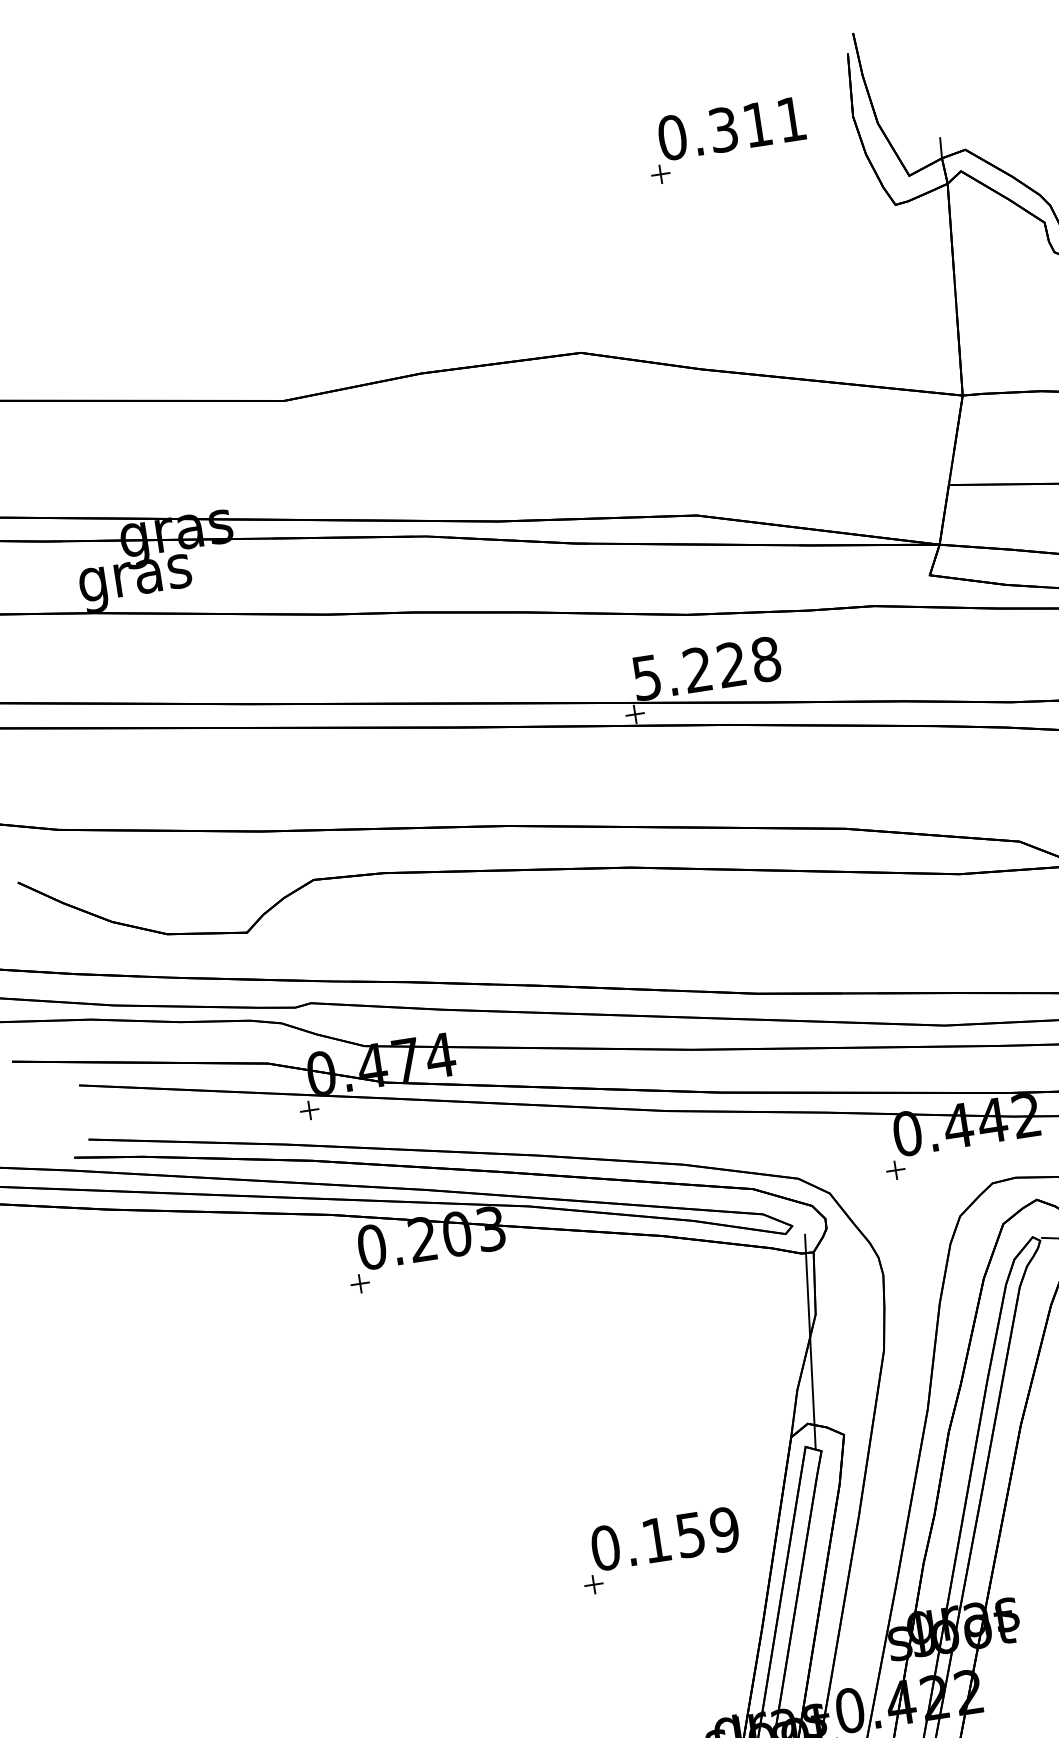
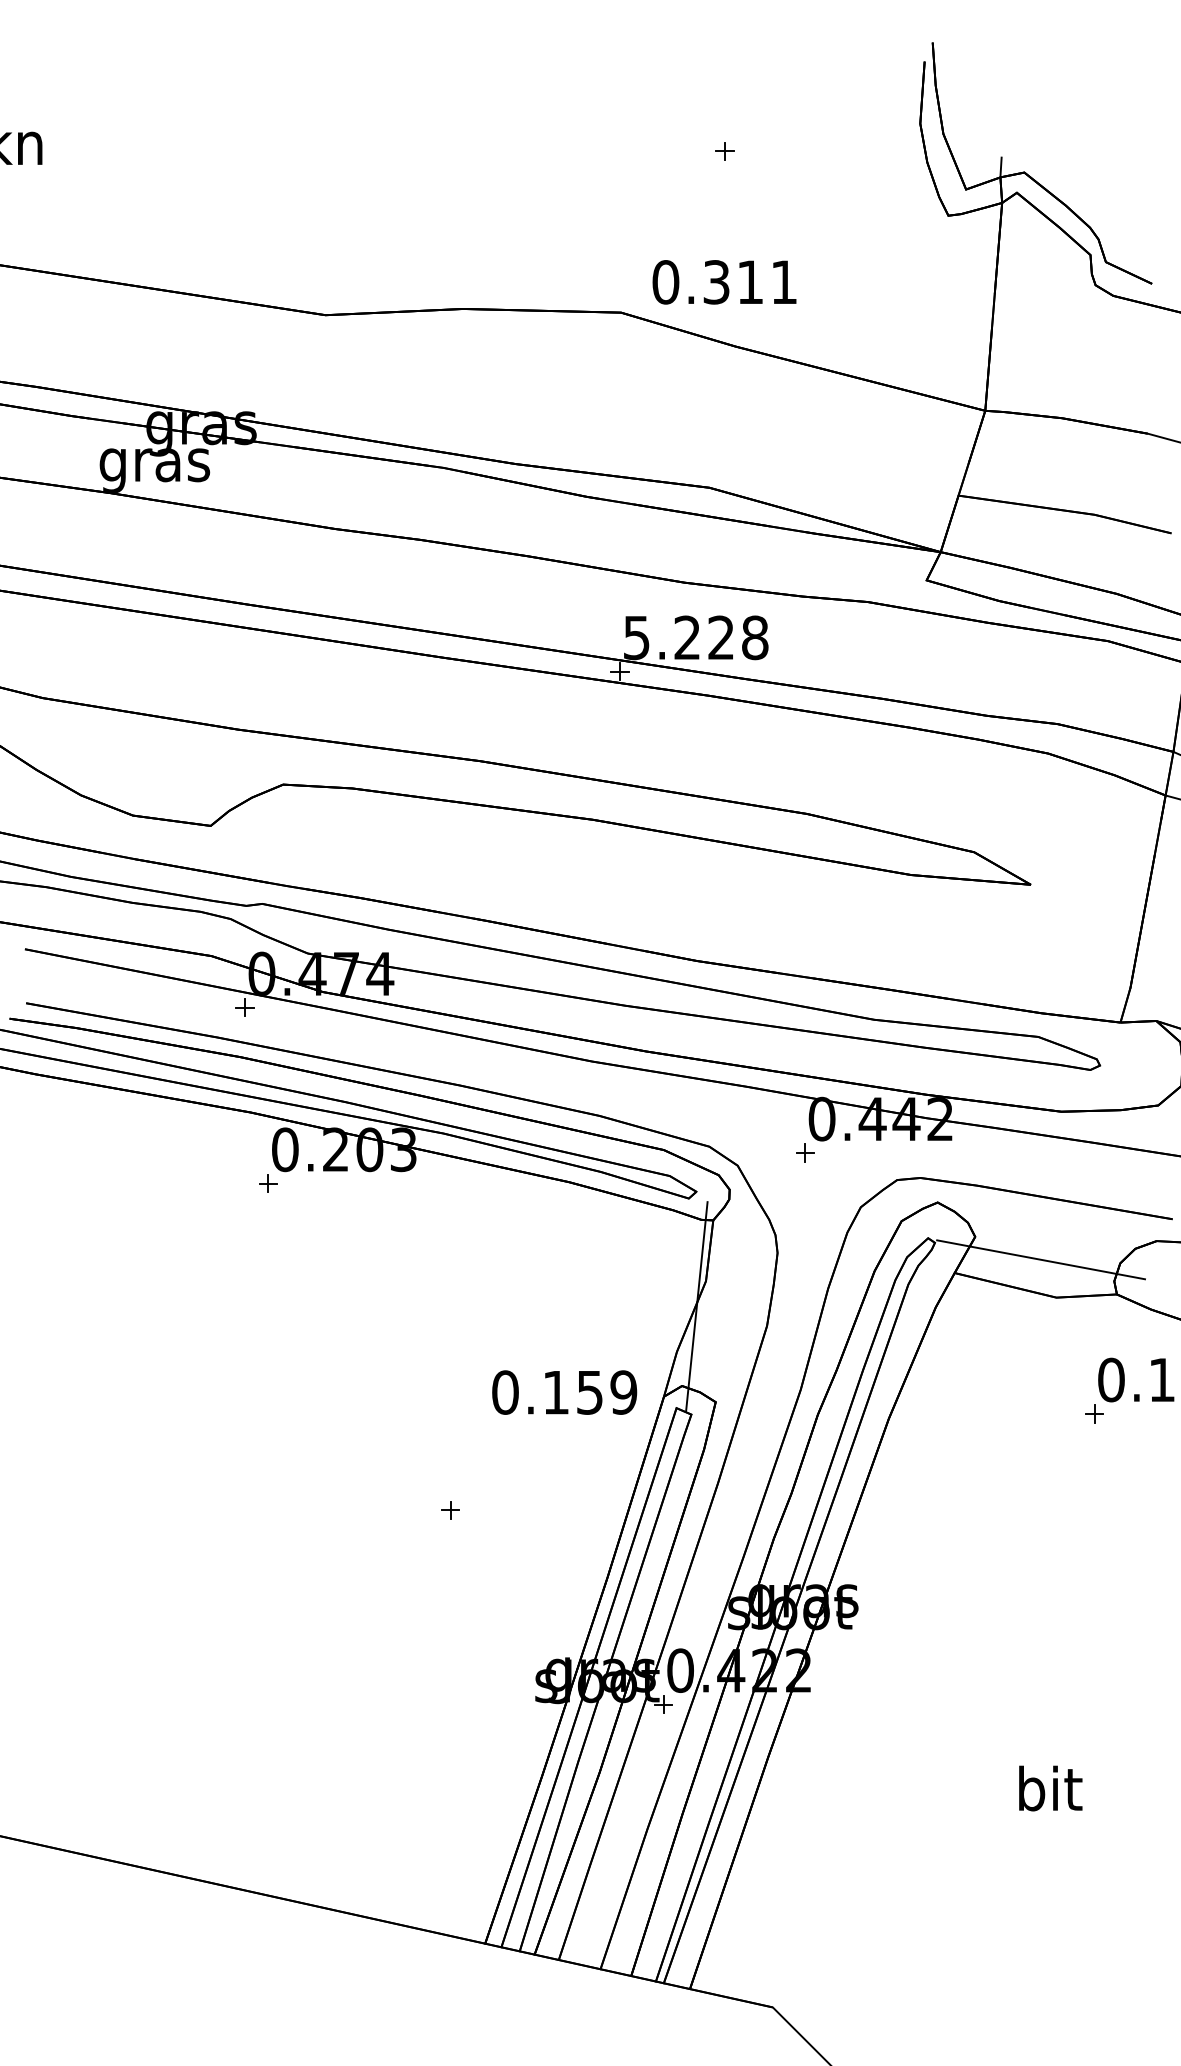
text: (731, 128) -> (724, 282), moved
text: (665, 1538) -> (564, 1392), moved

